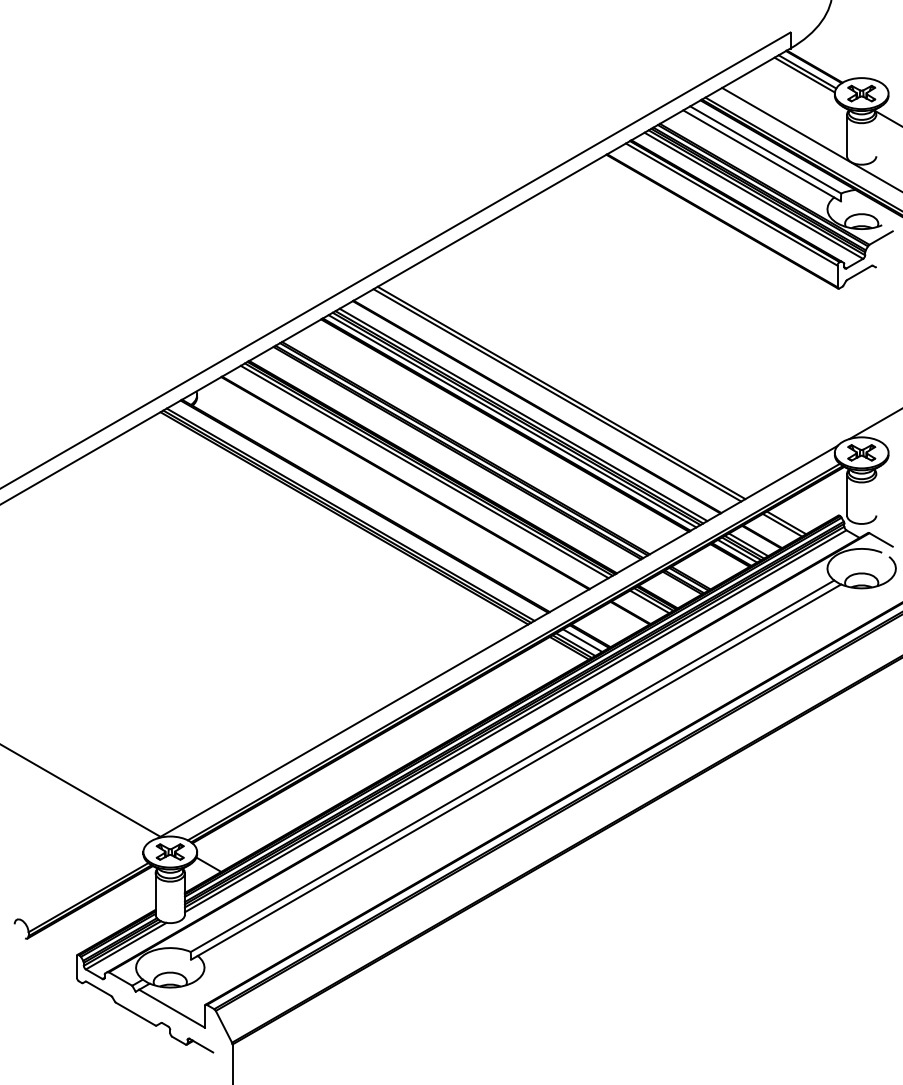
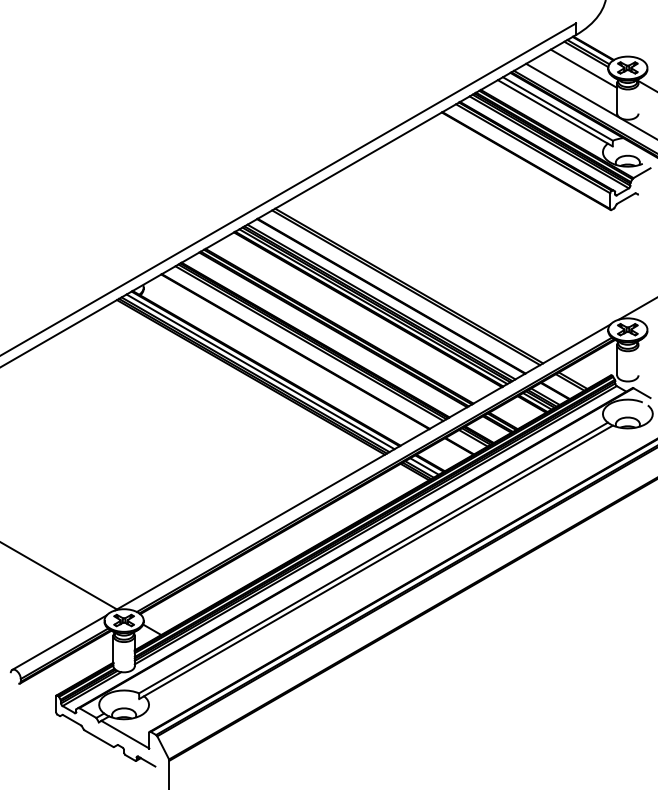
line: (801, 94) -> (584, 68), added
line: (357, 510) -> (260, 371), added
line: (81, 882) -> (59, 642), added

